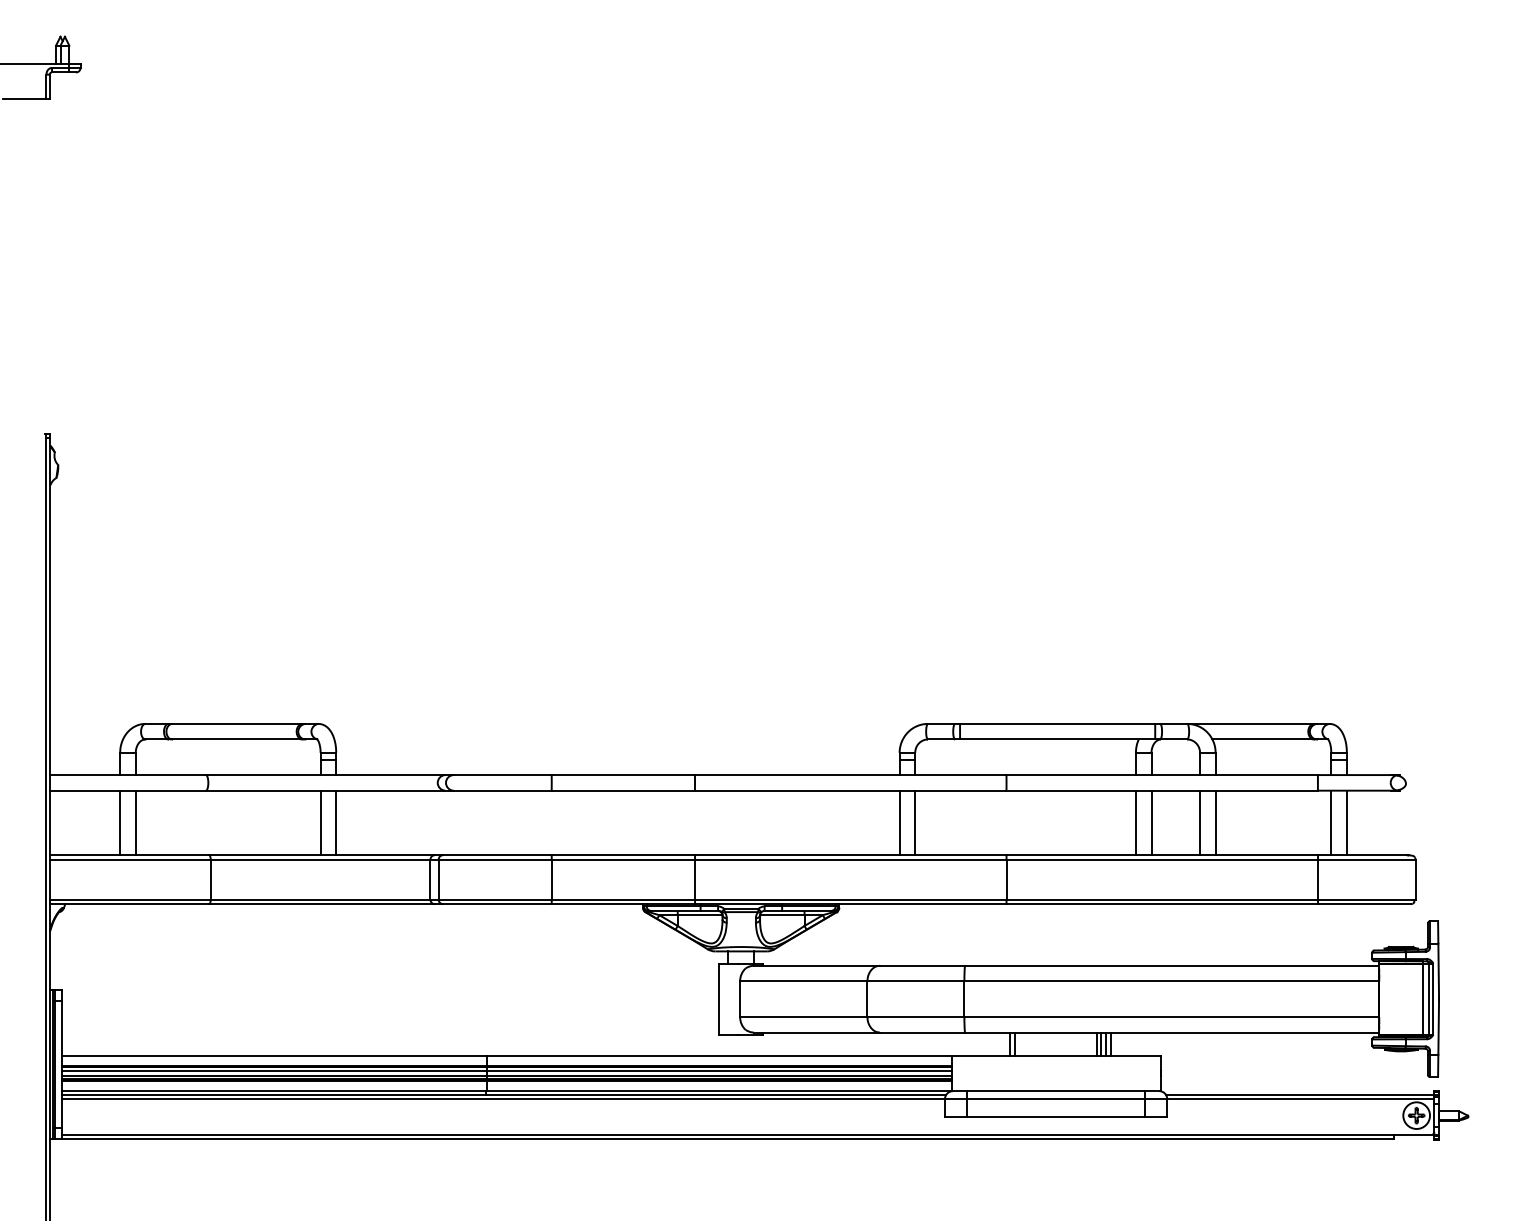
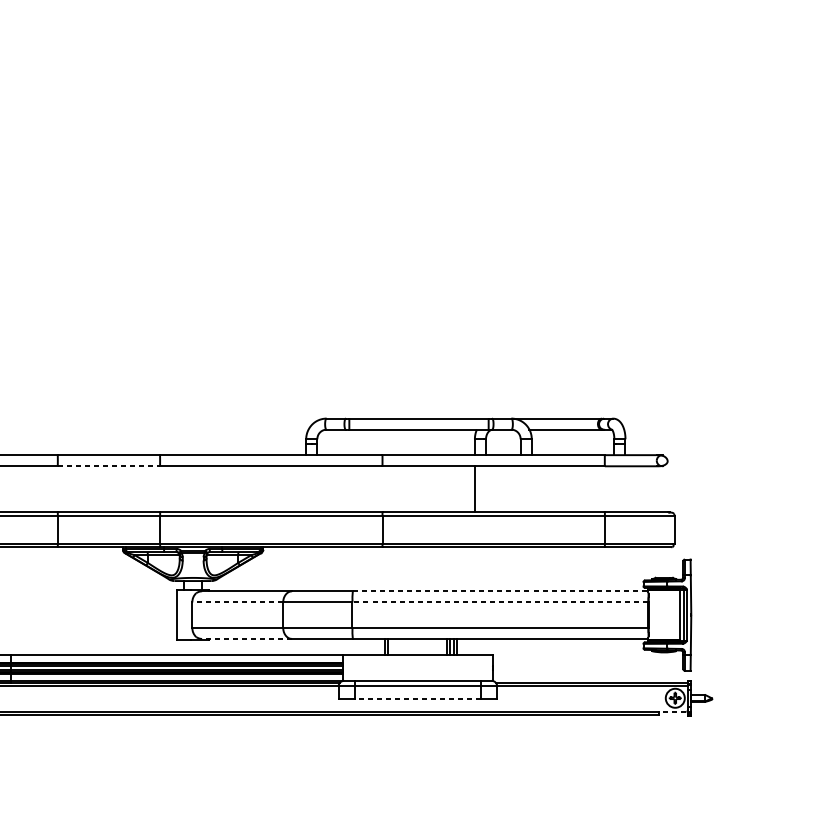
line: (623, 790) -> (109, 466), solid -> dashed
line: (899, 822) -> (306, 489), removed
line: (915, 822) -> (317, 489), removed
line: (1151, 822) -> (486, 489), removed
line: (1200, 822) -> (520, 489), removed
line: (1215, 822) -> (531, 489), removed
line: (1331, 822) -> (614, 489), removed
line: (1346, 822) -> (625, 489), removed
line: (1171, 965) -> (500, 591), solid -> dashed
line: (803, 981) -> (237, 602), solid -> dashed
line: (1171, 981) -> (500, 602), solid -> dashed
line: (816, 1032) -> (246, 638), solid -> dashed
line: (1056, 1116) -> (418, 698), solid -> dashed
line: (1413, 1134) -> (673, 711), solid -> dashed

